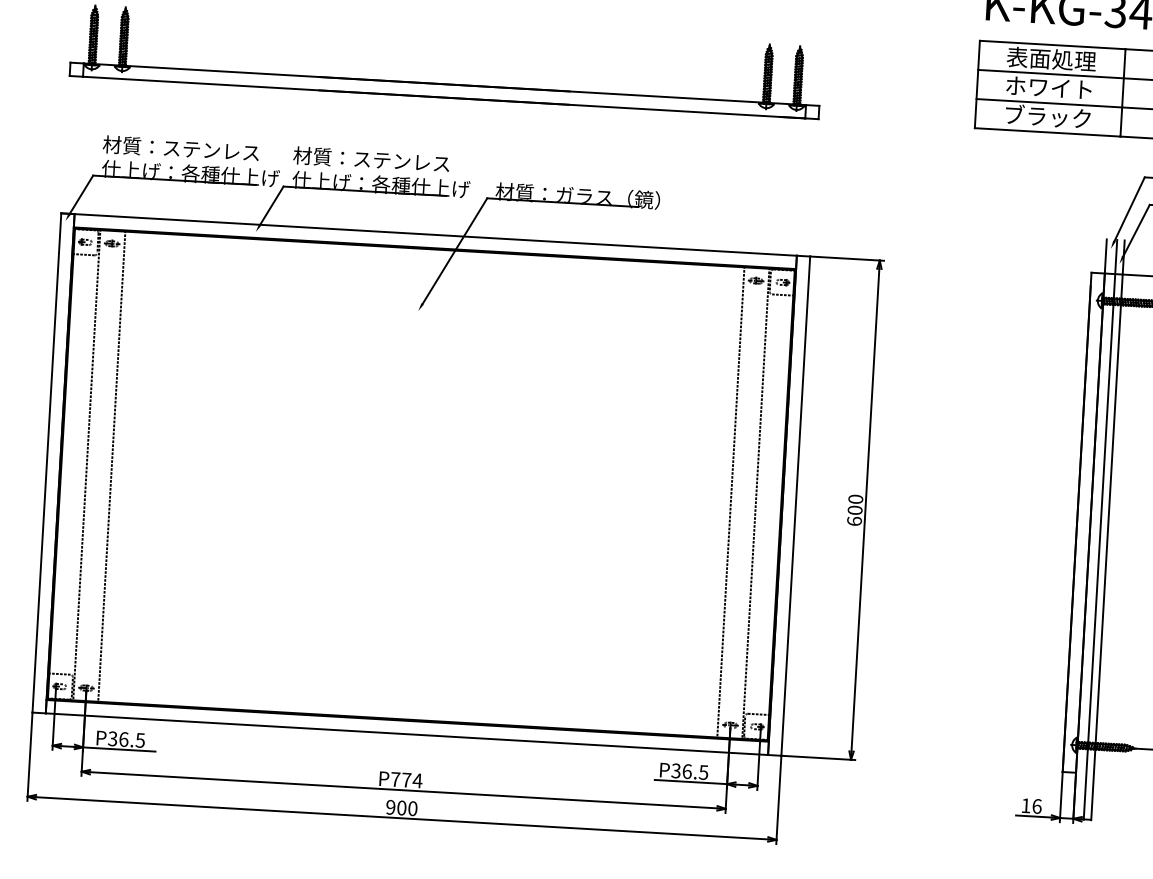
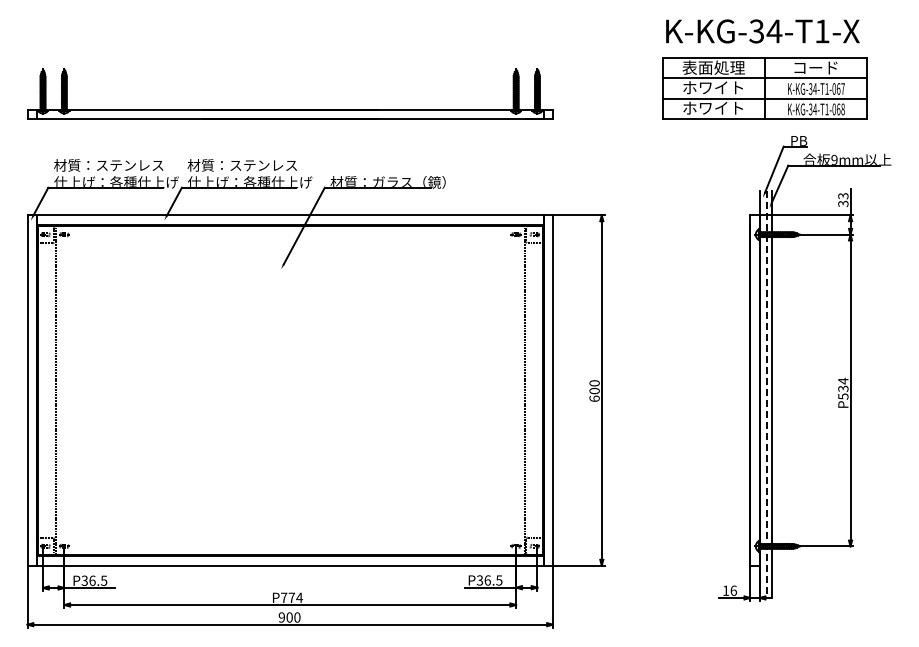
text: (1047, 115) -> (713, 107), ブラック -> ホワイト
line: (112, 466) -> (73, 390), removed
line: (731, 502) -> (507, 390), removed
line: (1099, 530) -> (766, 395), solid -> dashed

